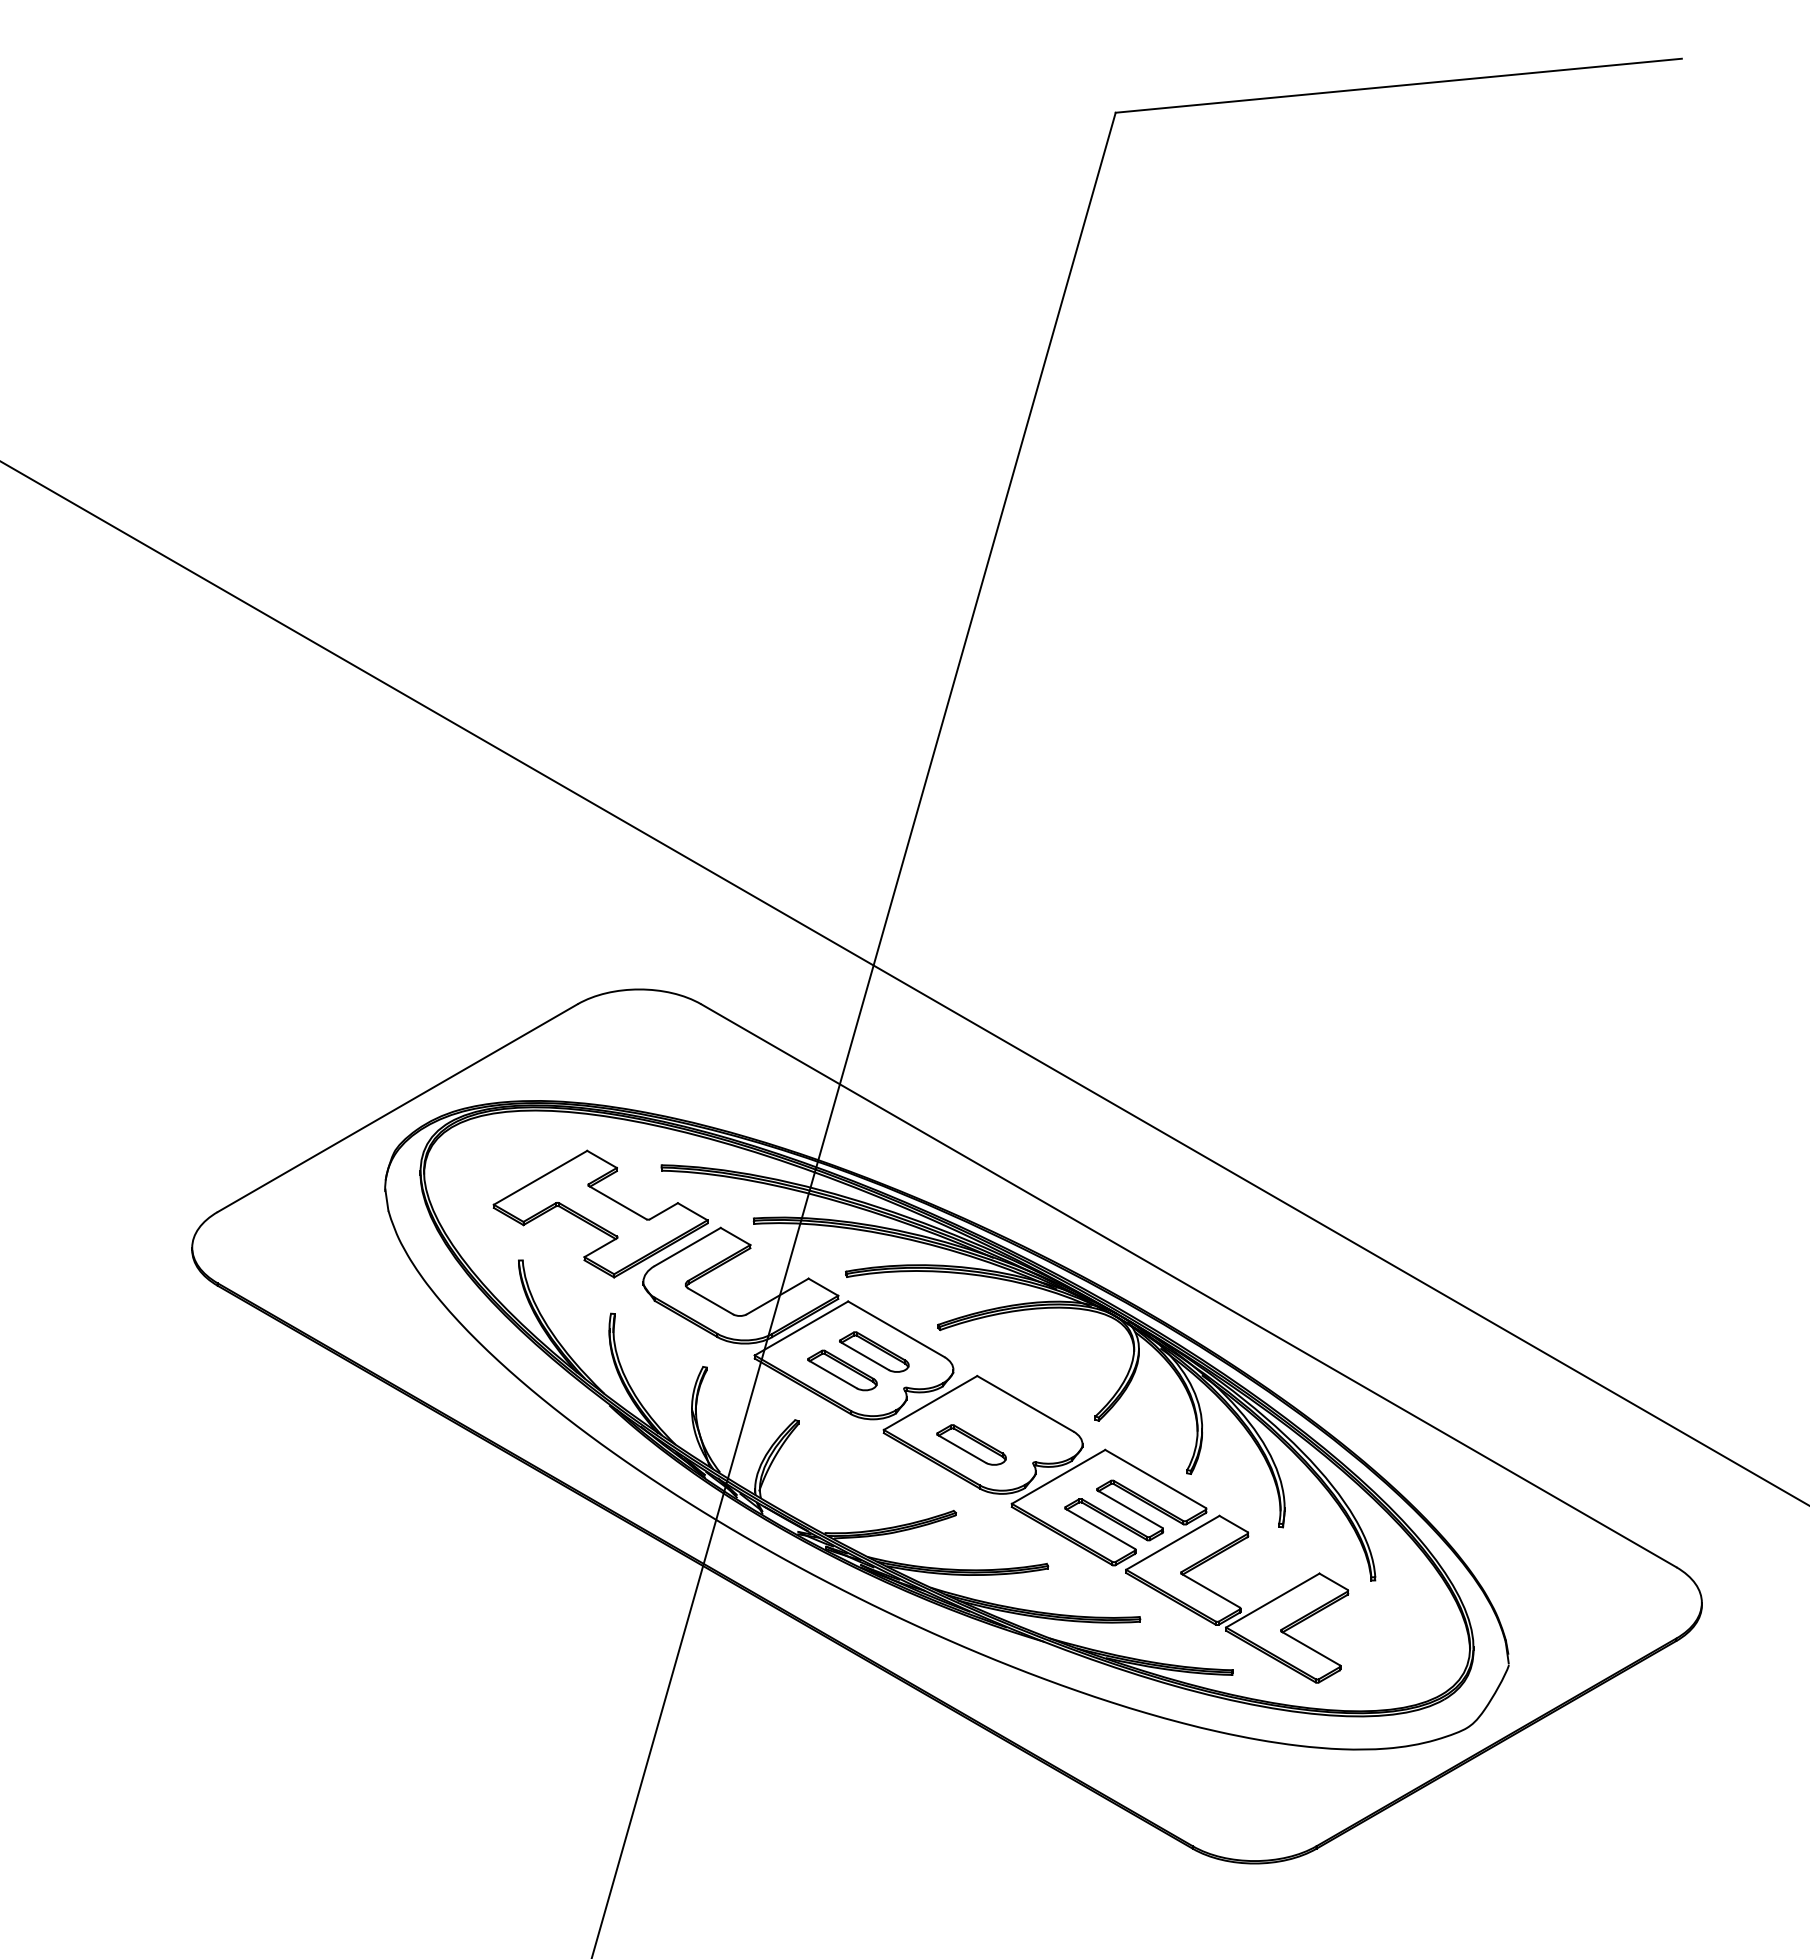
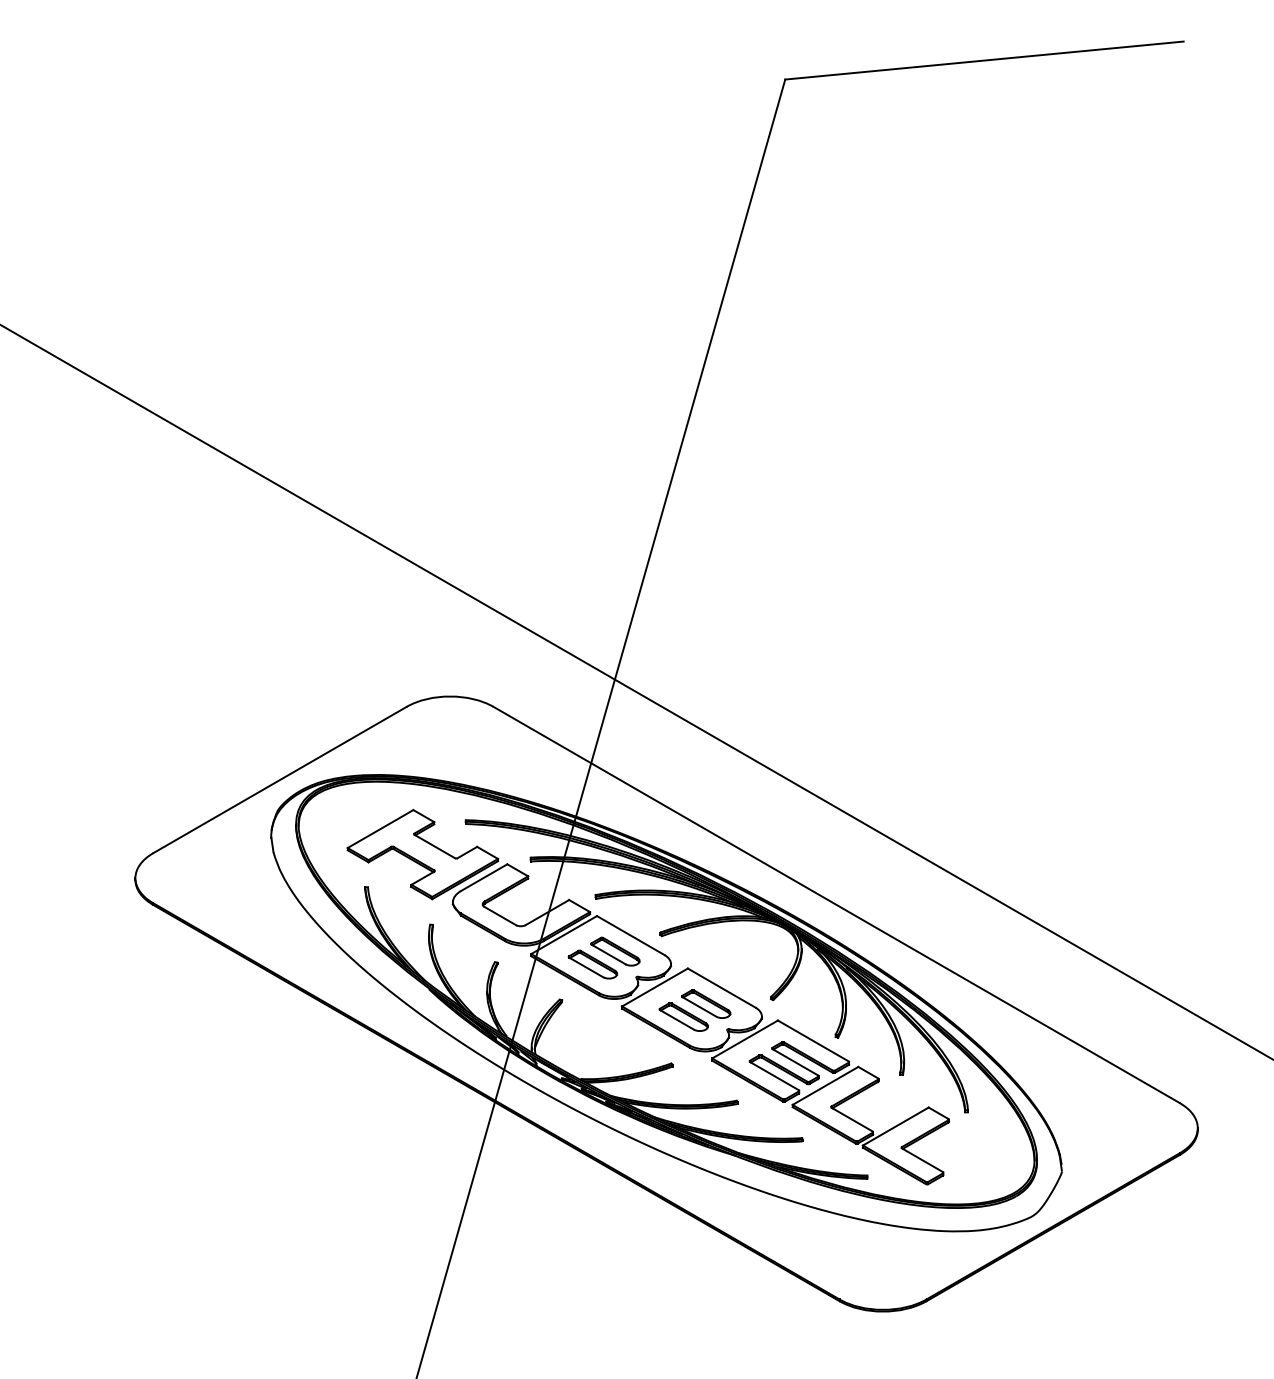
part: (1003, 1426) -> (706, 1004), added

